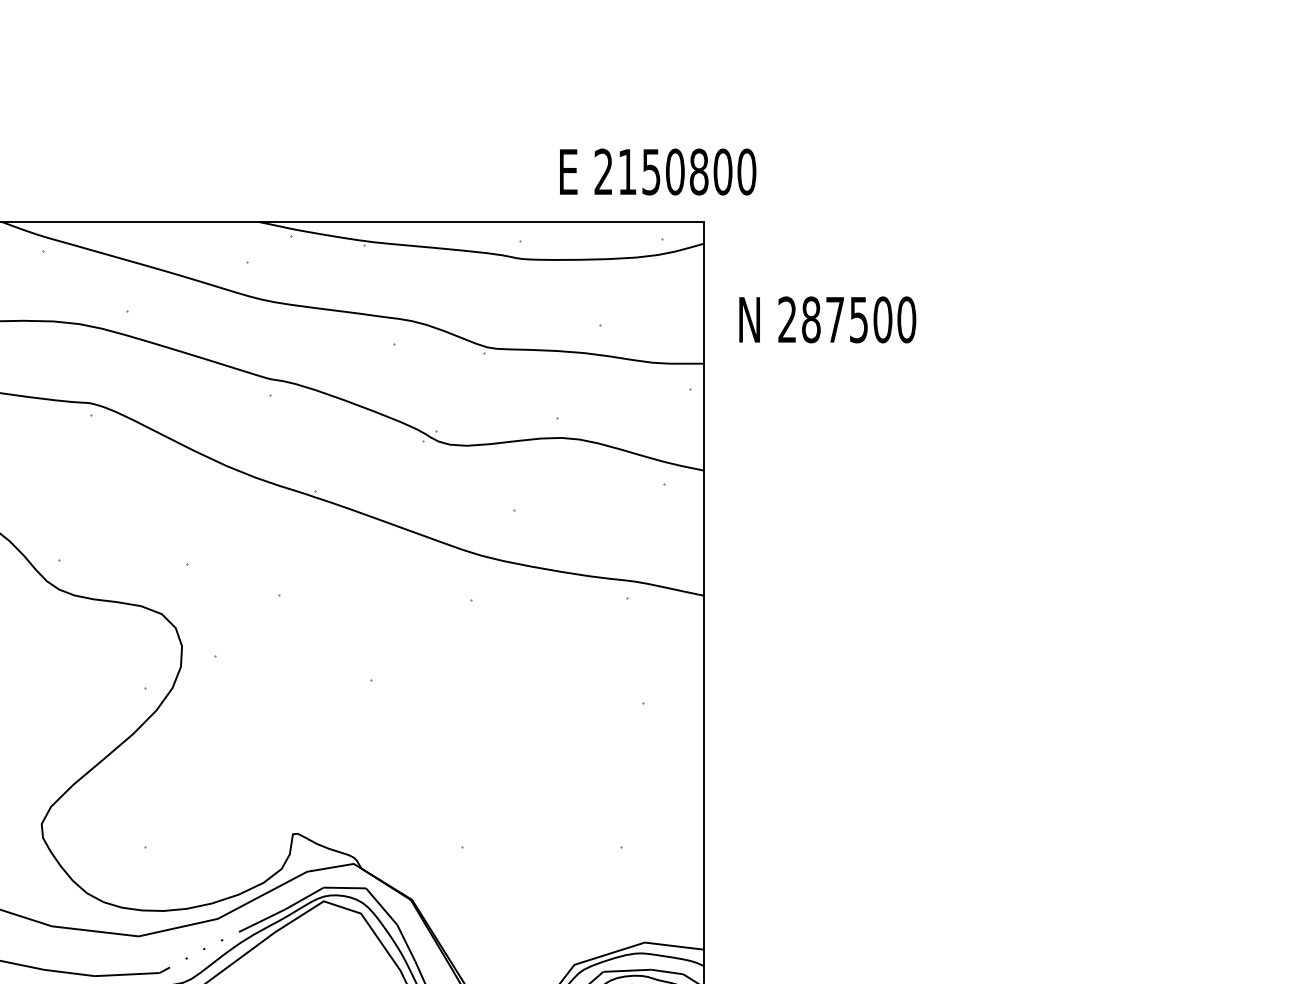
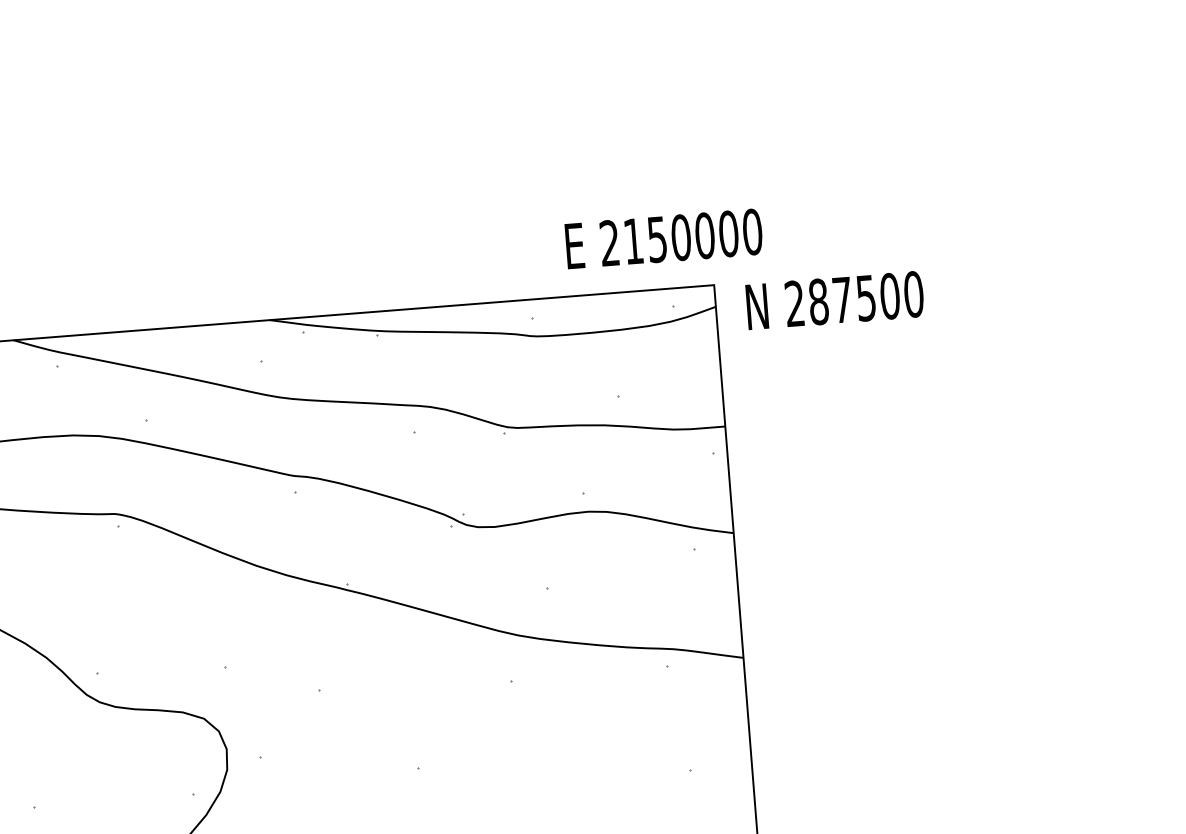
text: (698, 171) -> (704, 235), 2150800 -> 2150000
text: (827, 319) -> (834, 300), moved

